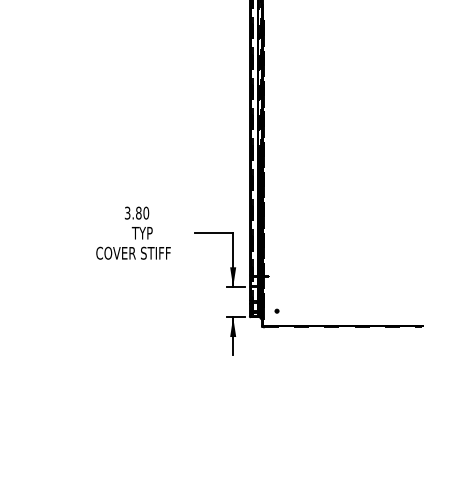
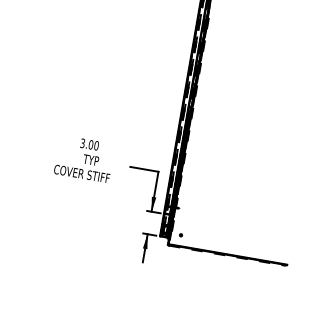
text: (138, 213) -> (90, 145), 3.80 -> 3.00

